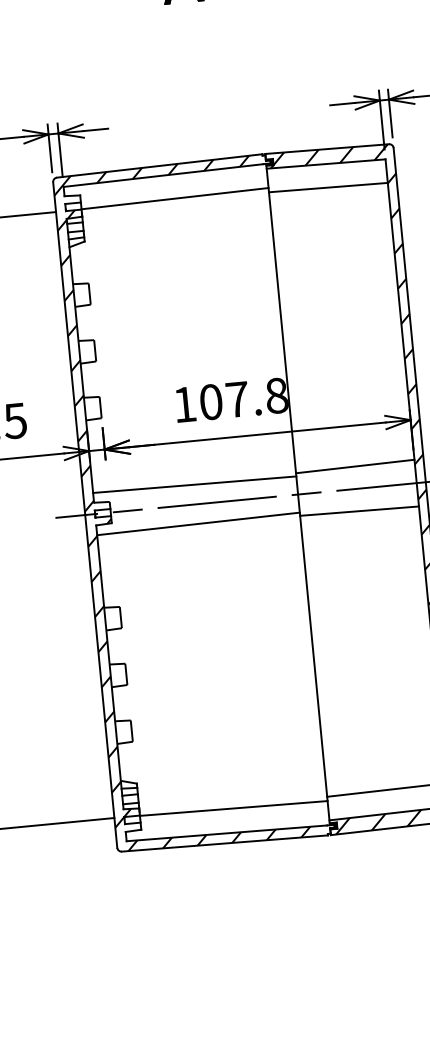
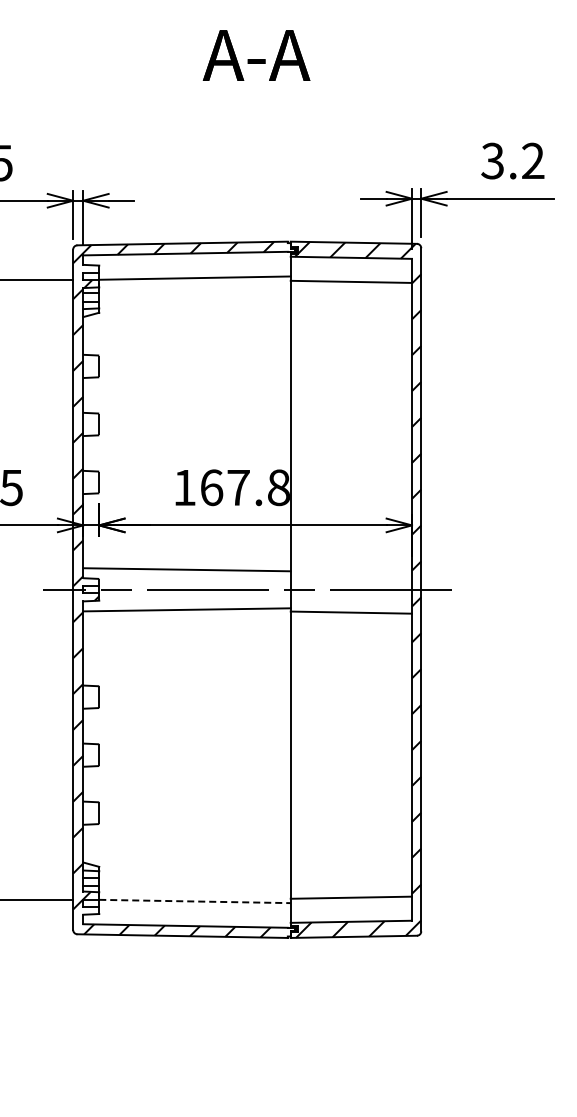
text: (210, 401) -> (211, 487), 107.8 -> 167.8
line: (355, 466) -> (351, 566), removed
line: (233, 808) -> (194, 901), solid -> dashed

